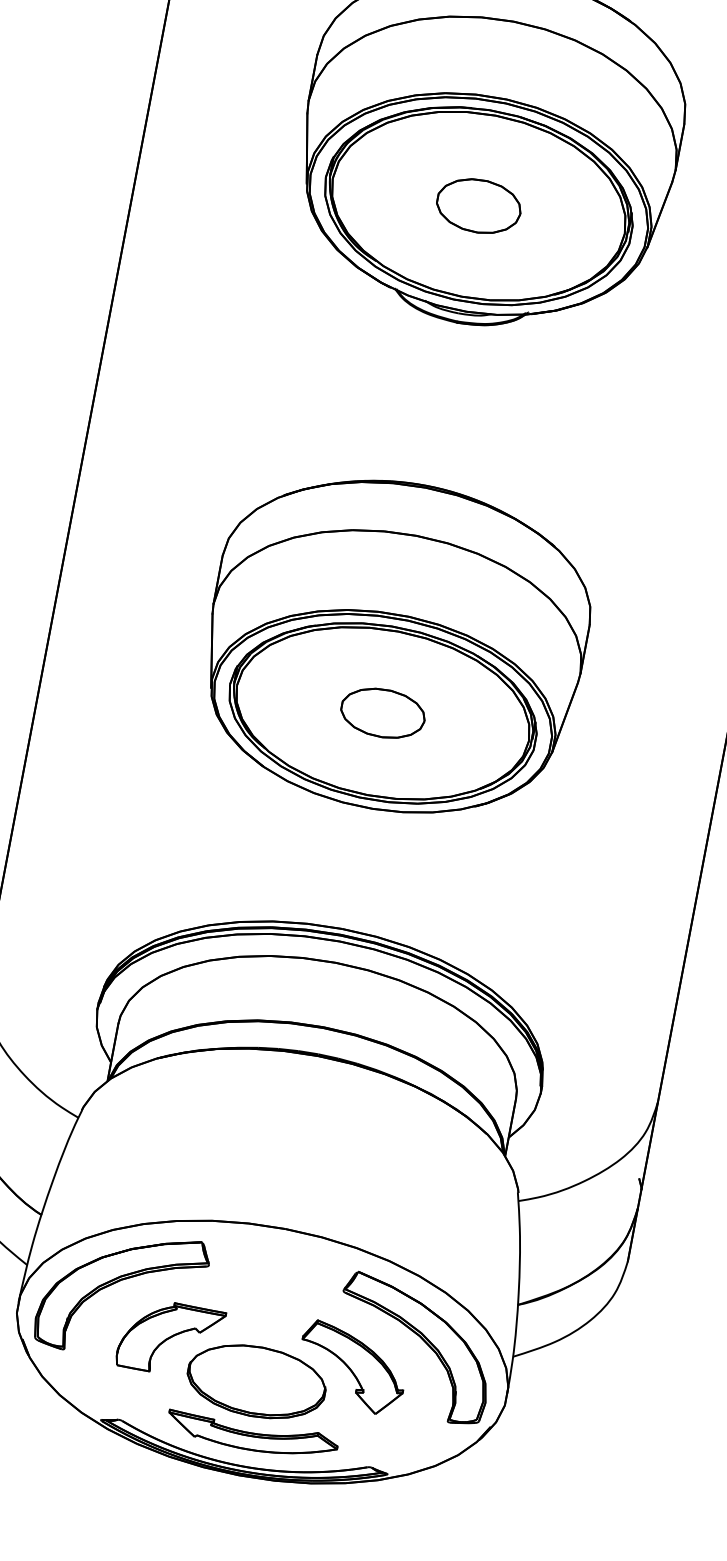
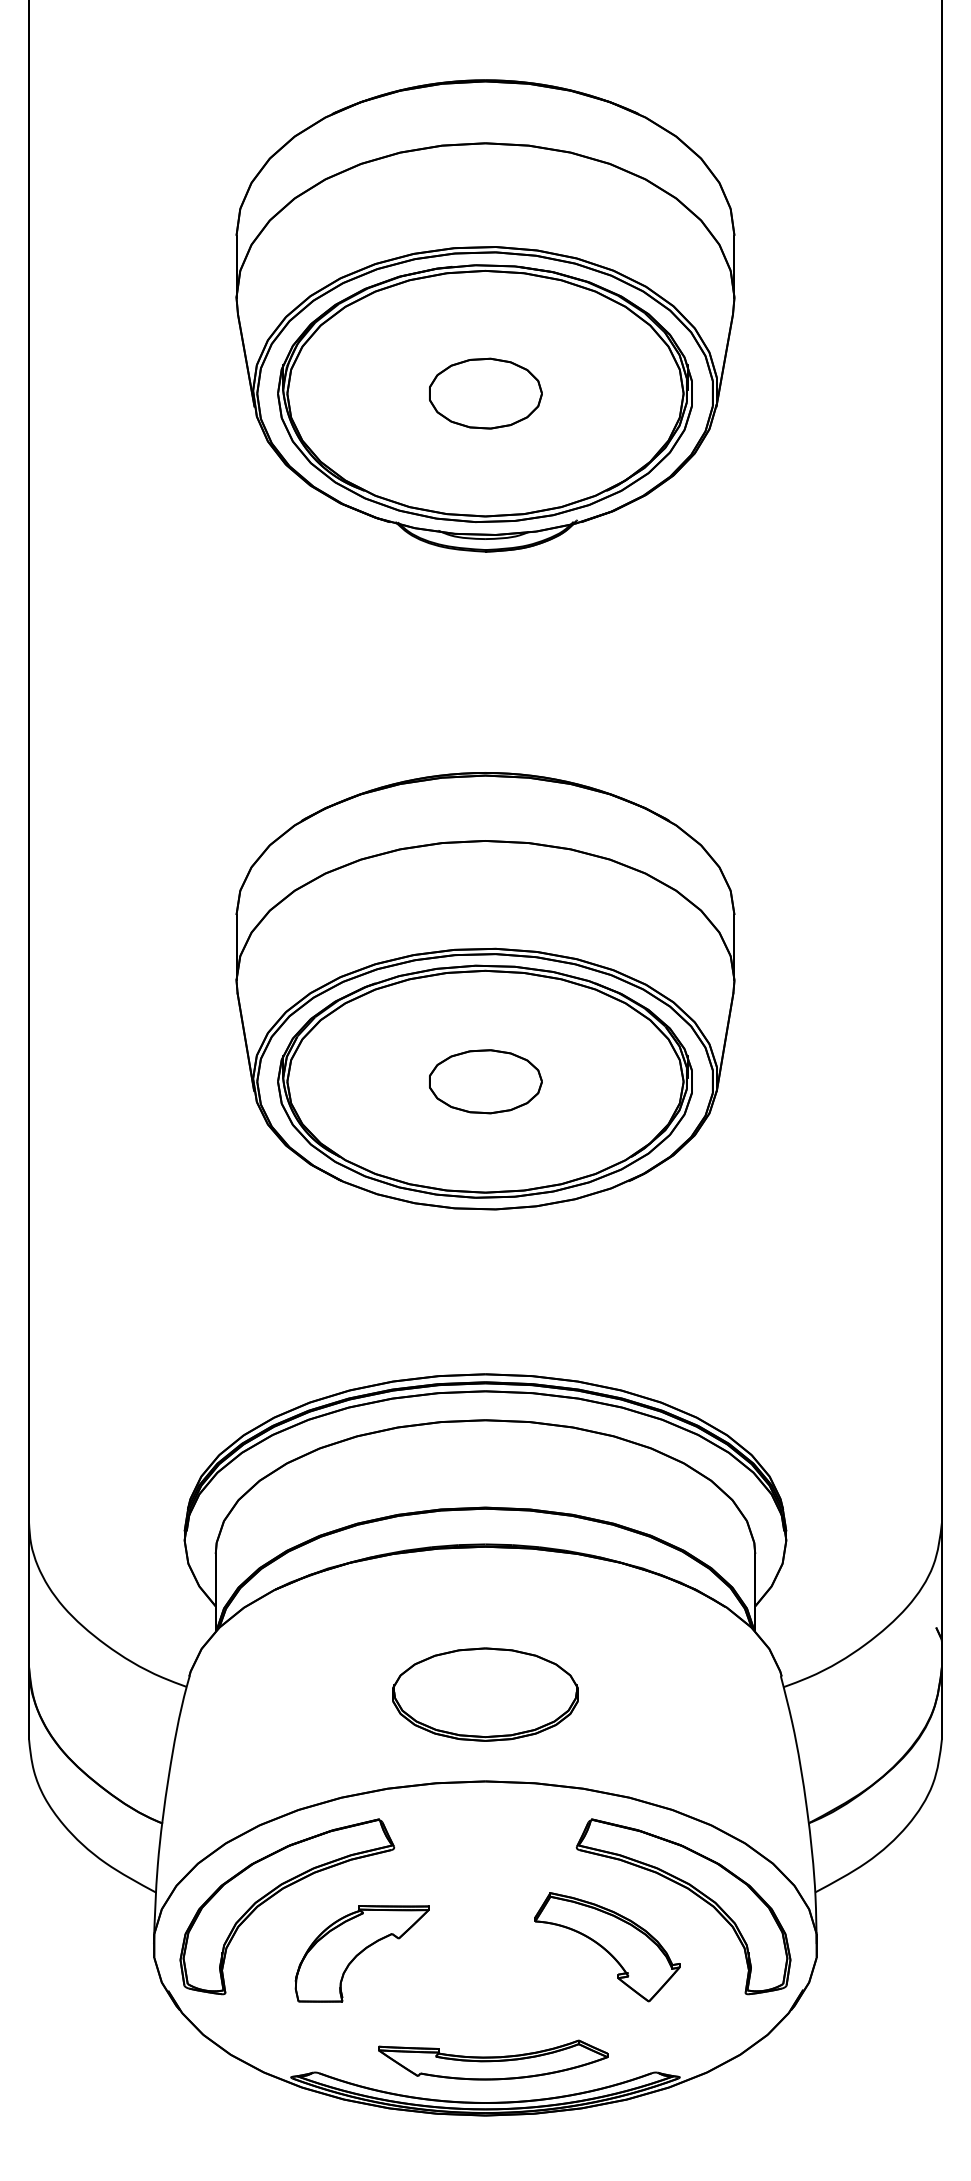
part: (256, 1381) -> (485, 1694), moved

